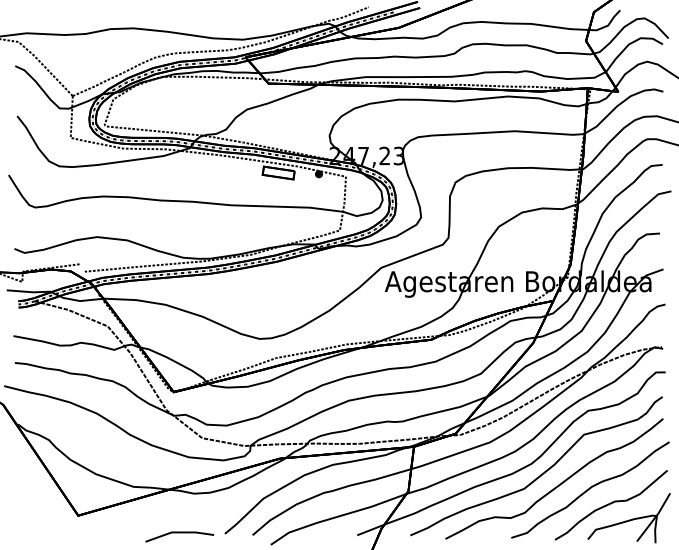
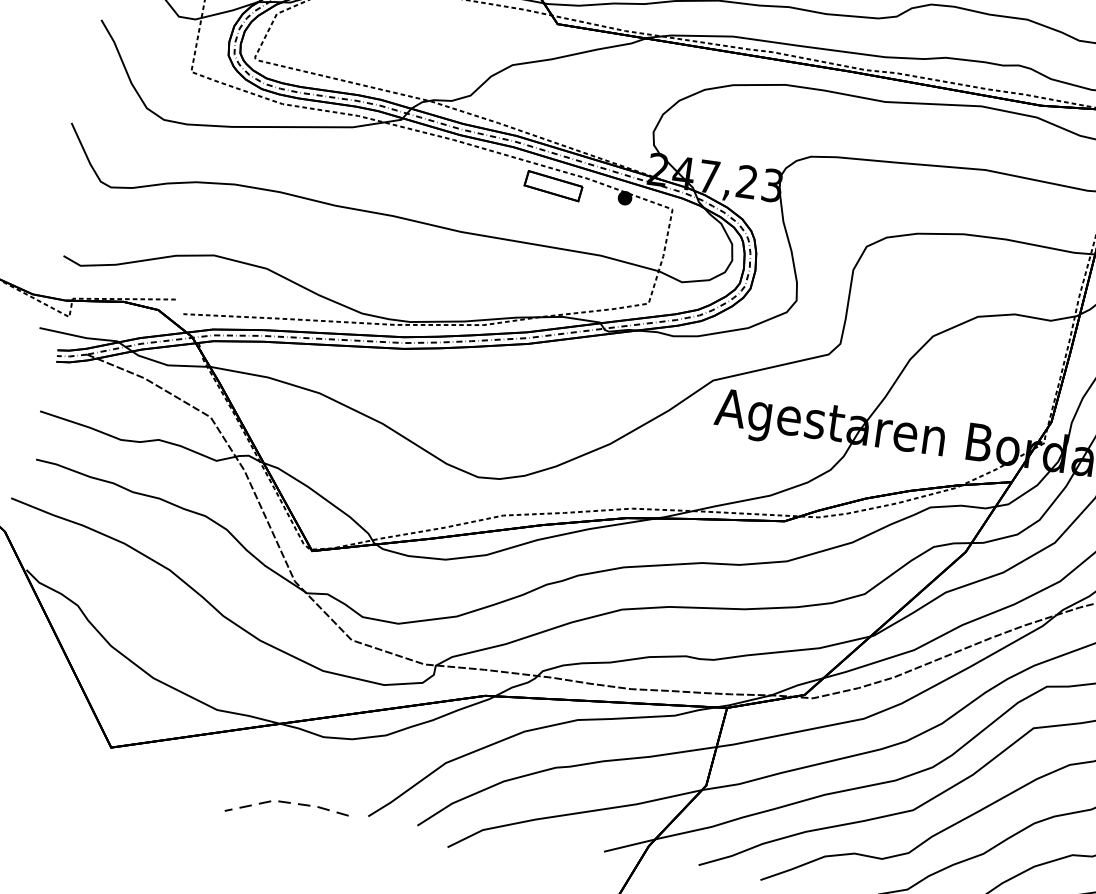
line: (179, 532) -> (287, 802), solid -> dashed

